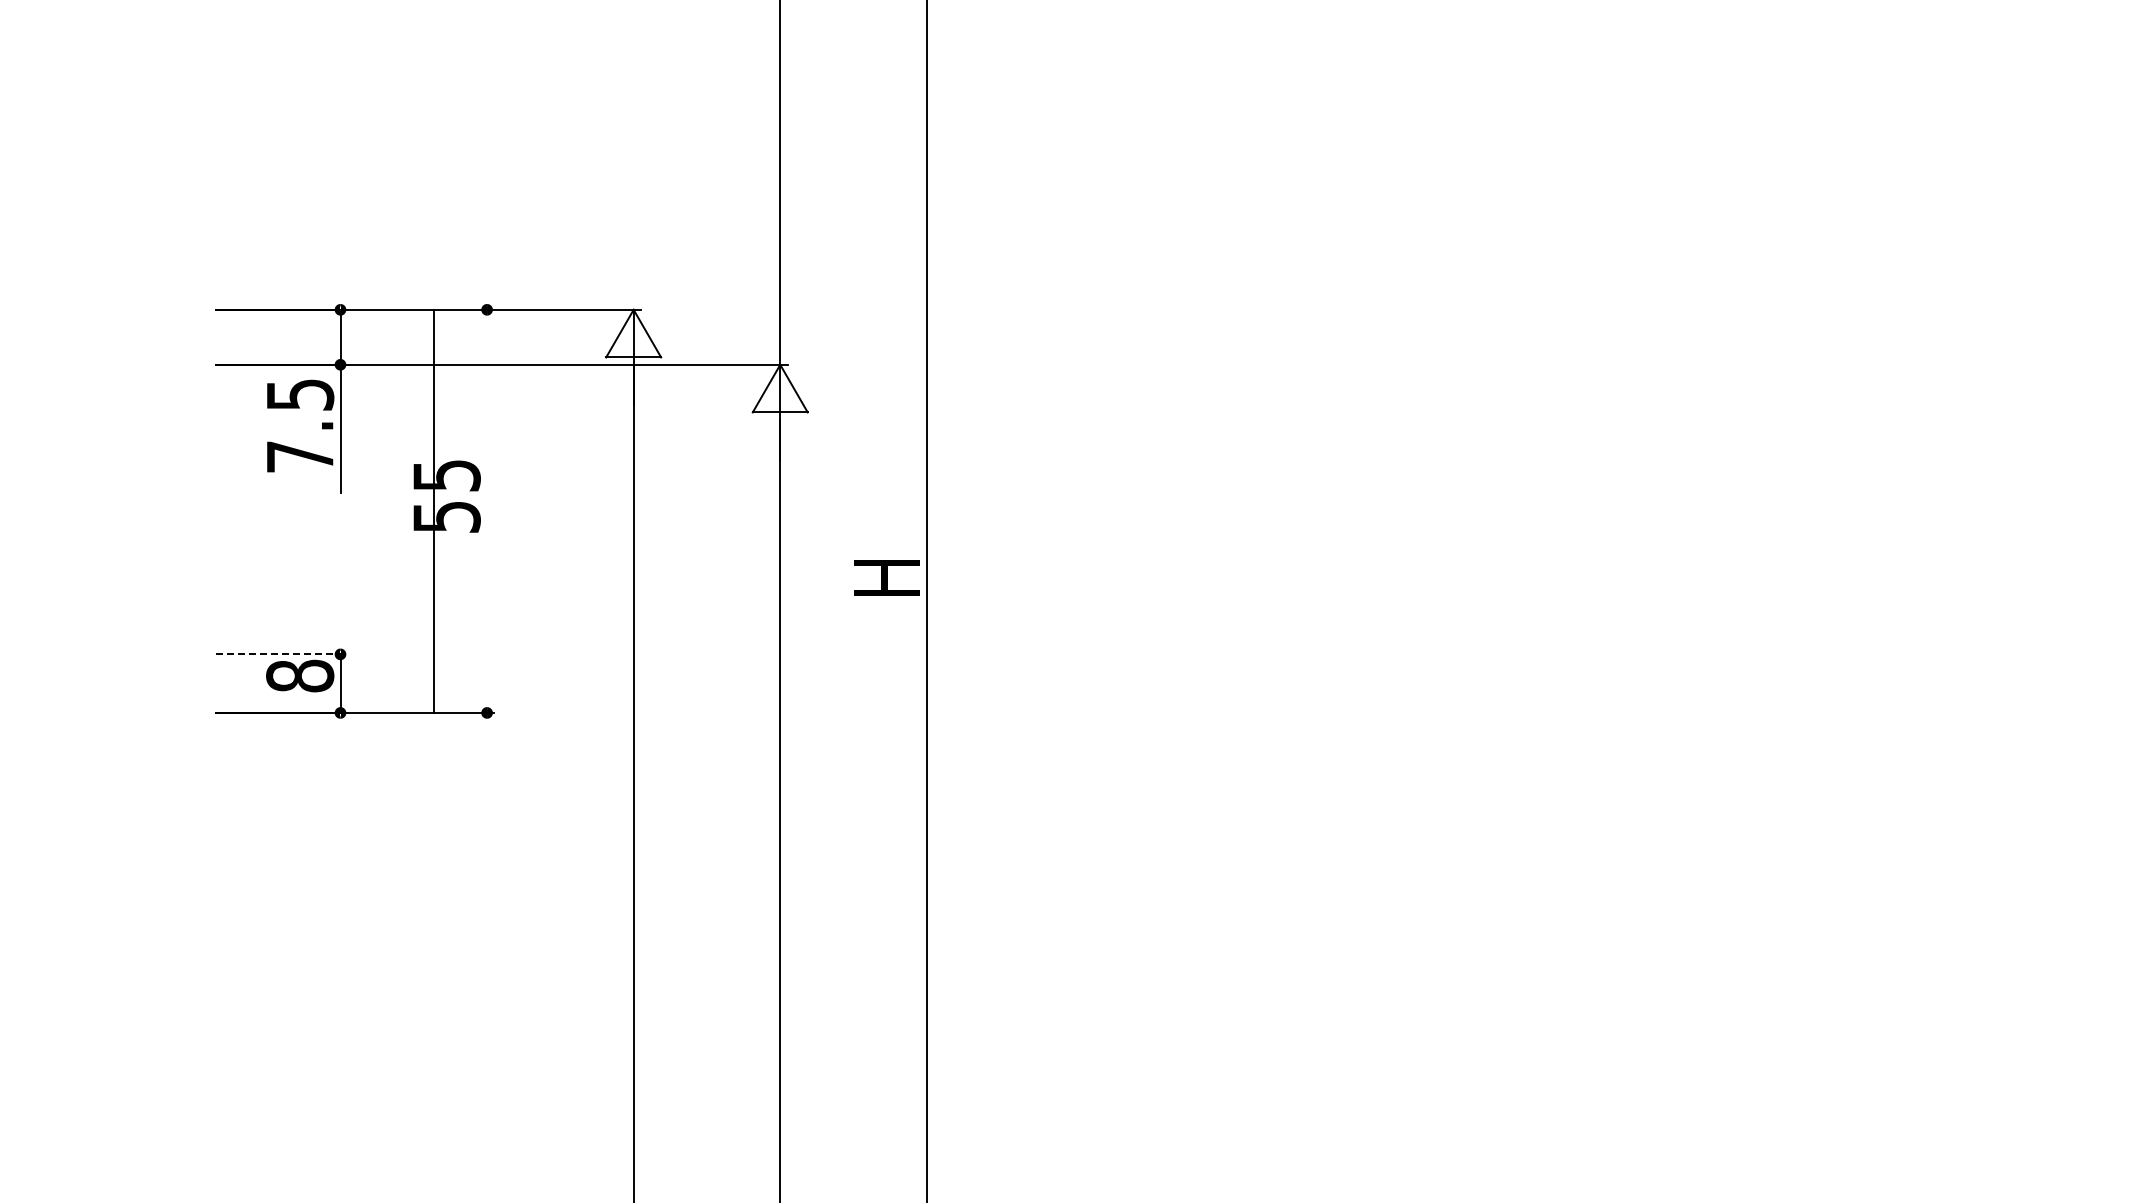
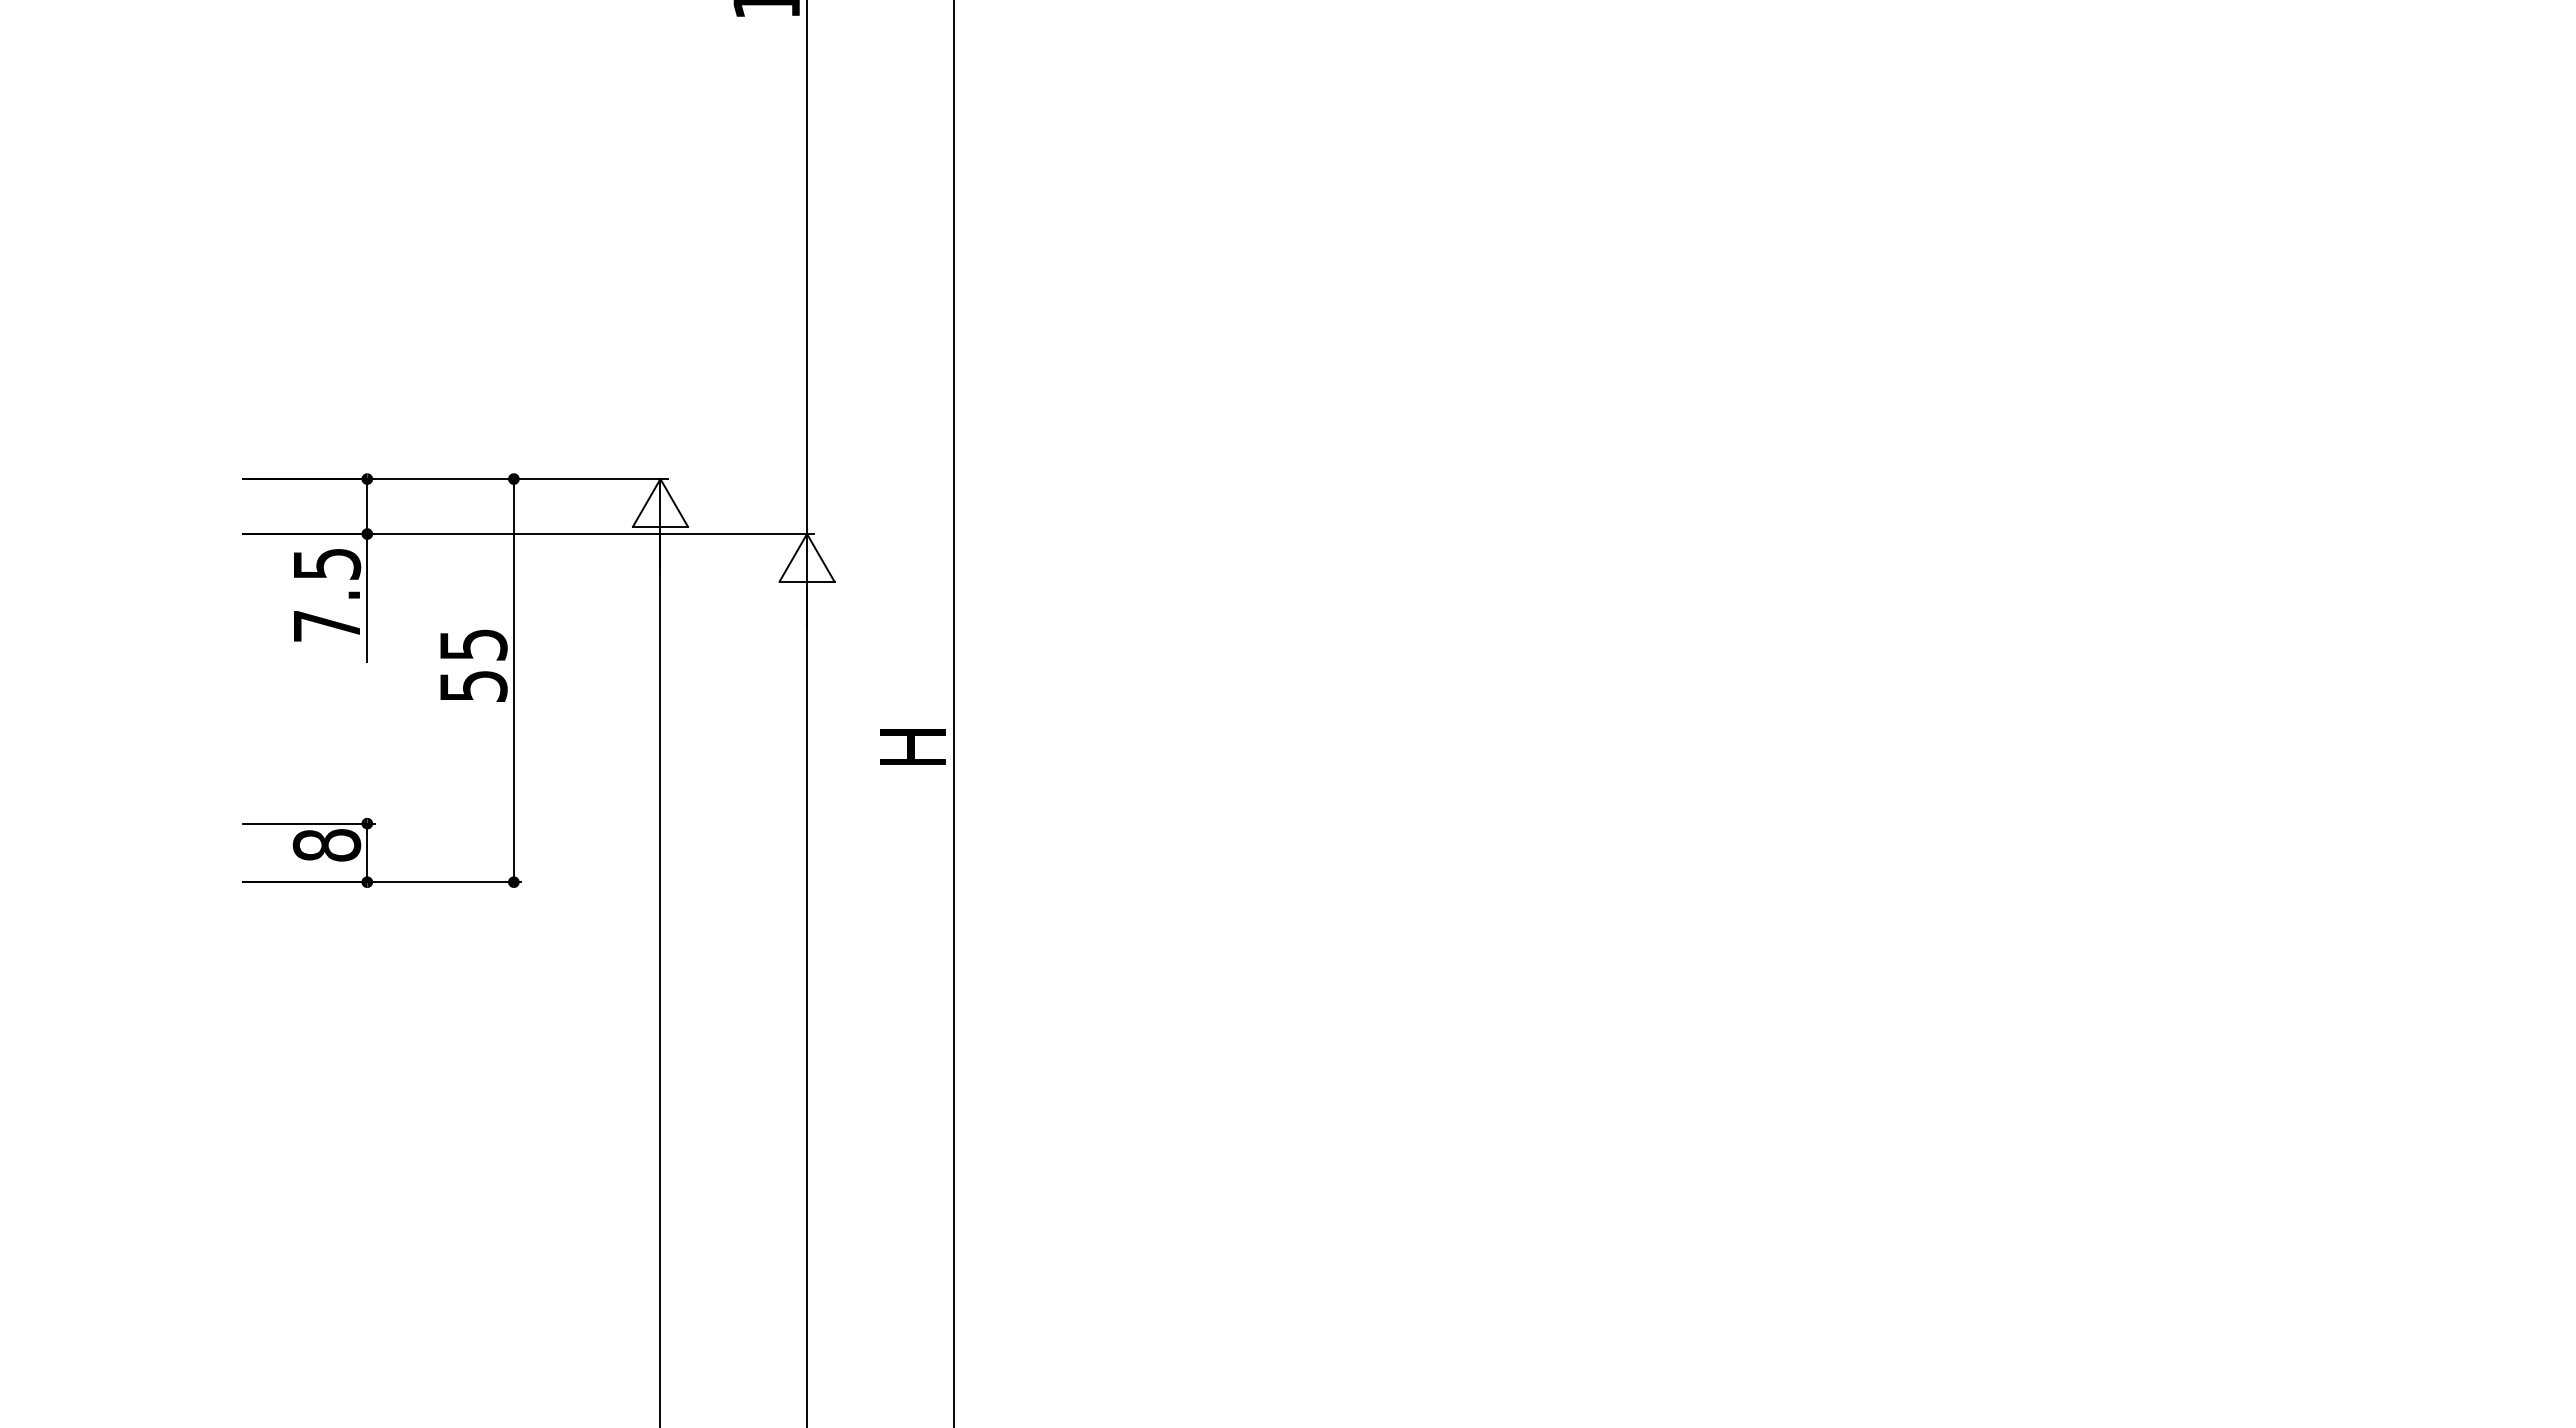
line: (433, 511) -> (513, 680), moved
line: (281, 654) -> (308, 823), dashed -> solid

